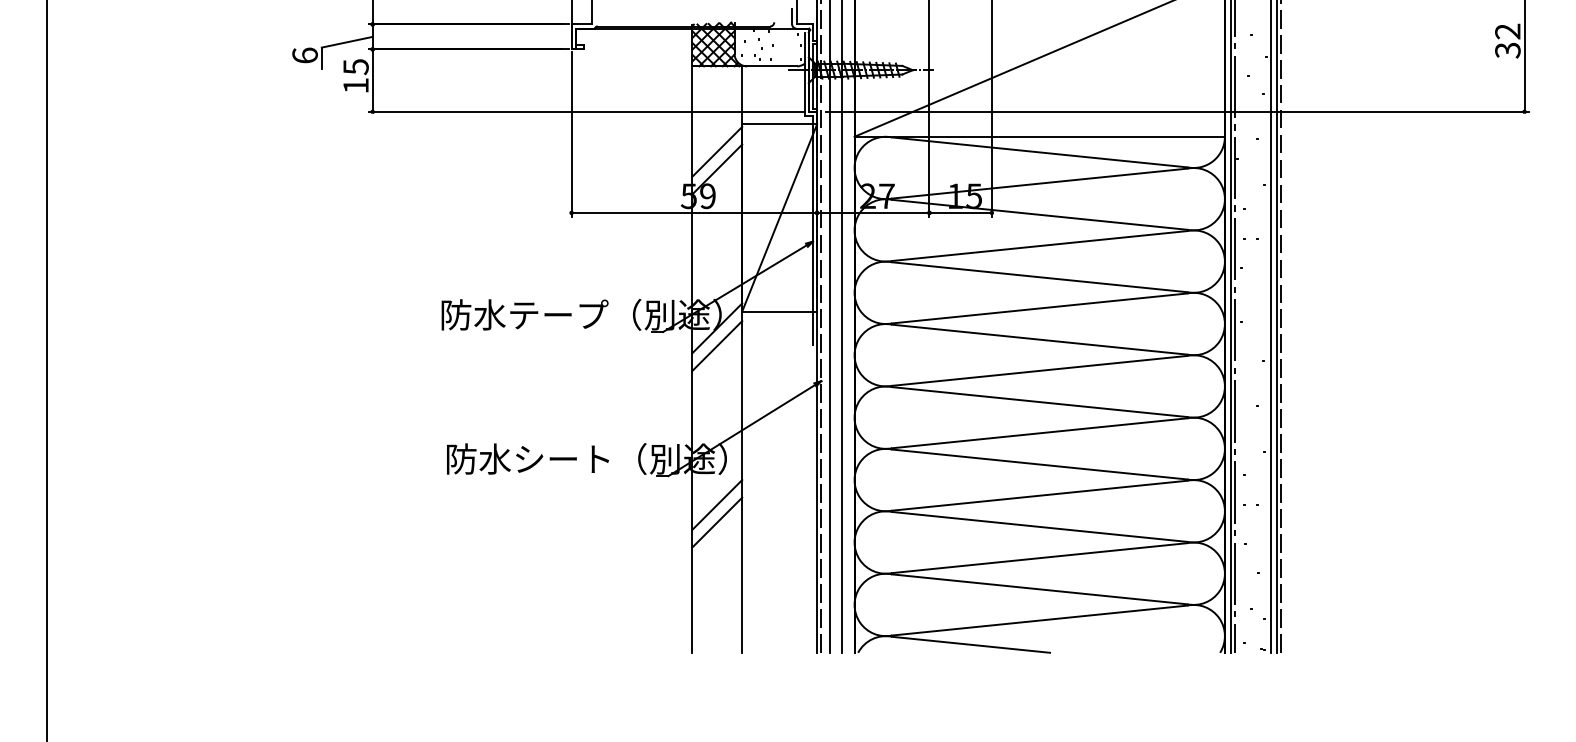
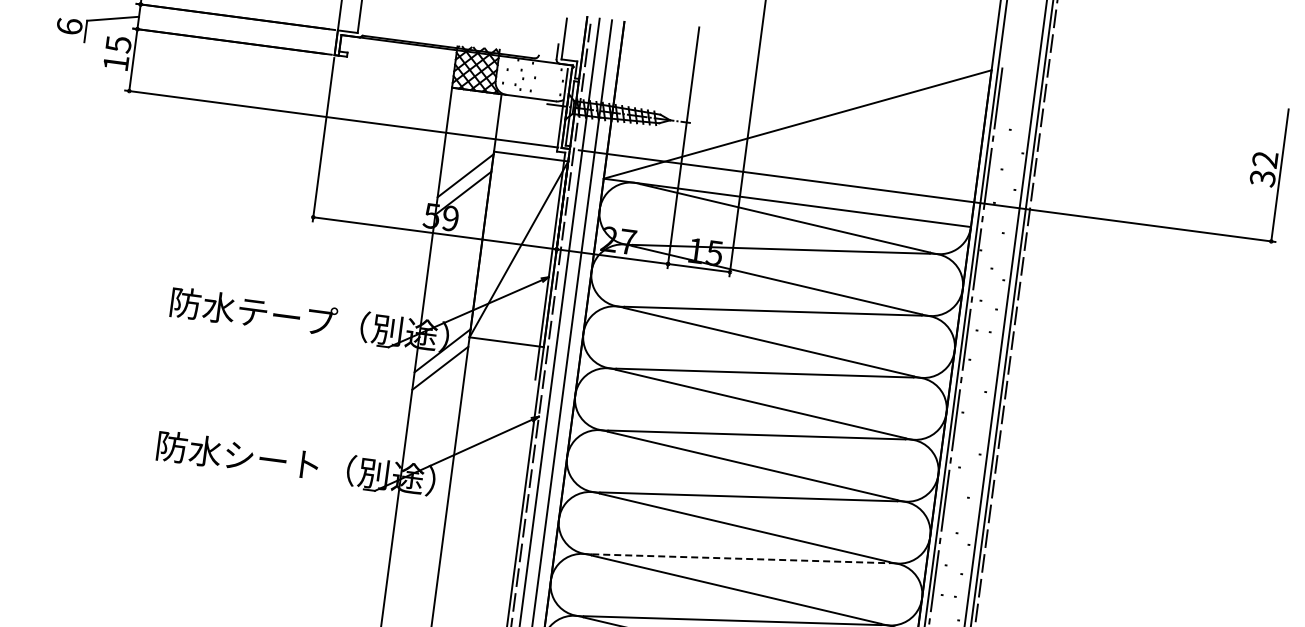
line: (1040, 495) -> (741, 558), solid -> dashed
line: (717, 504) -> (419, 525), removed
line: (717, 522) -> (417, 543), removed

